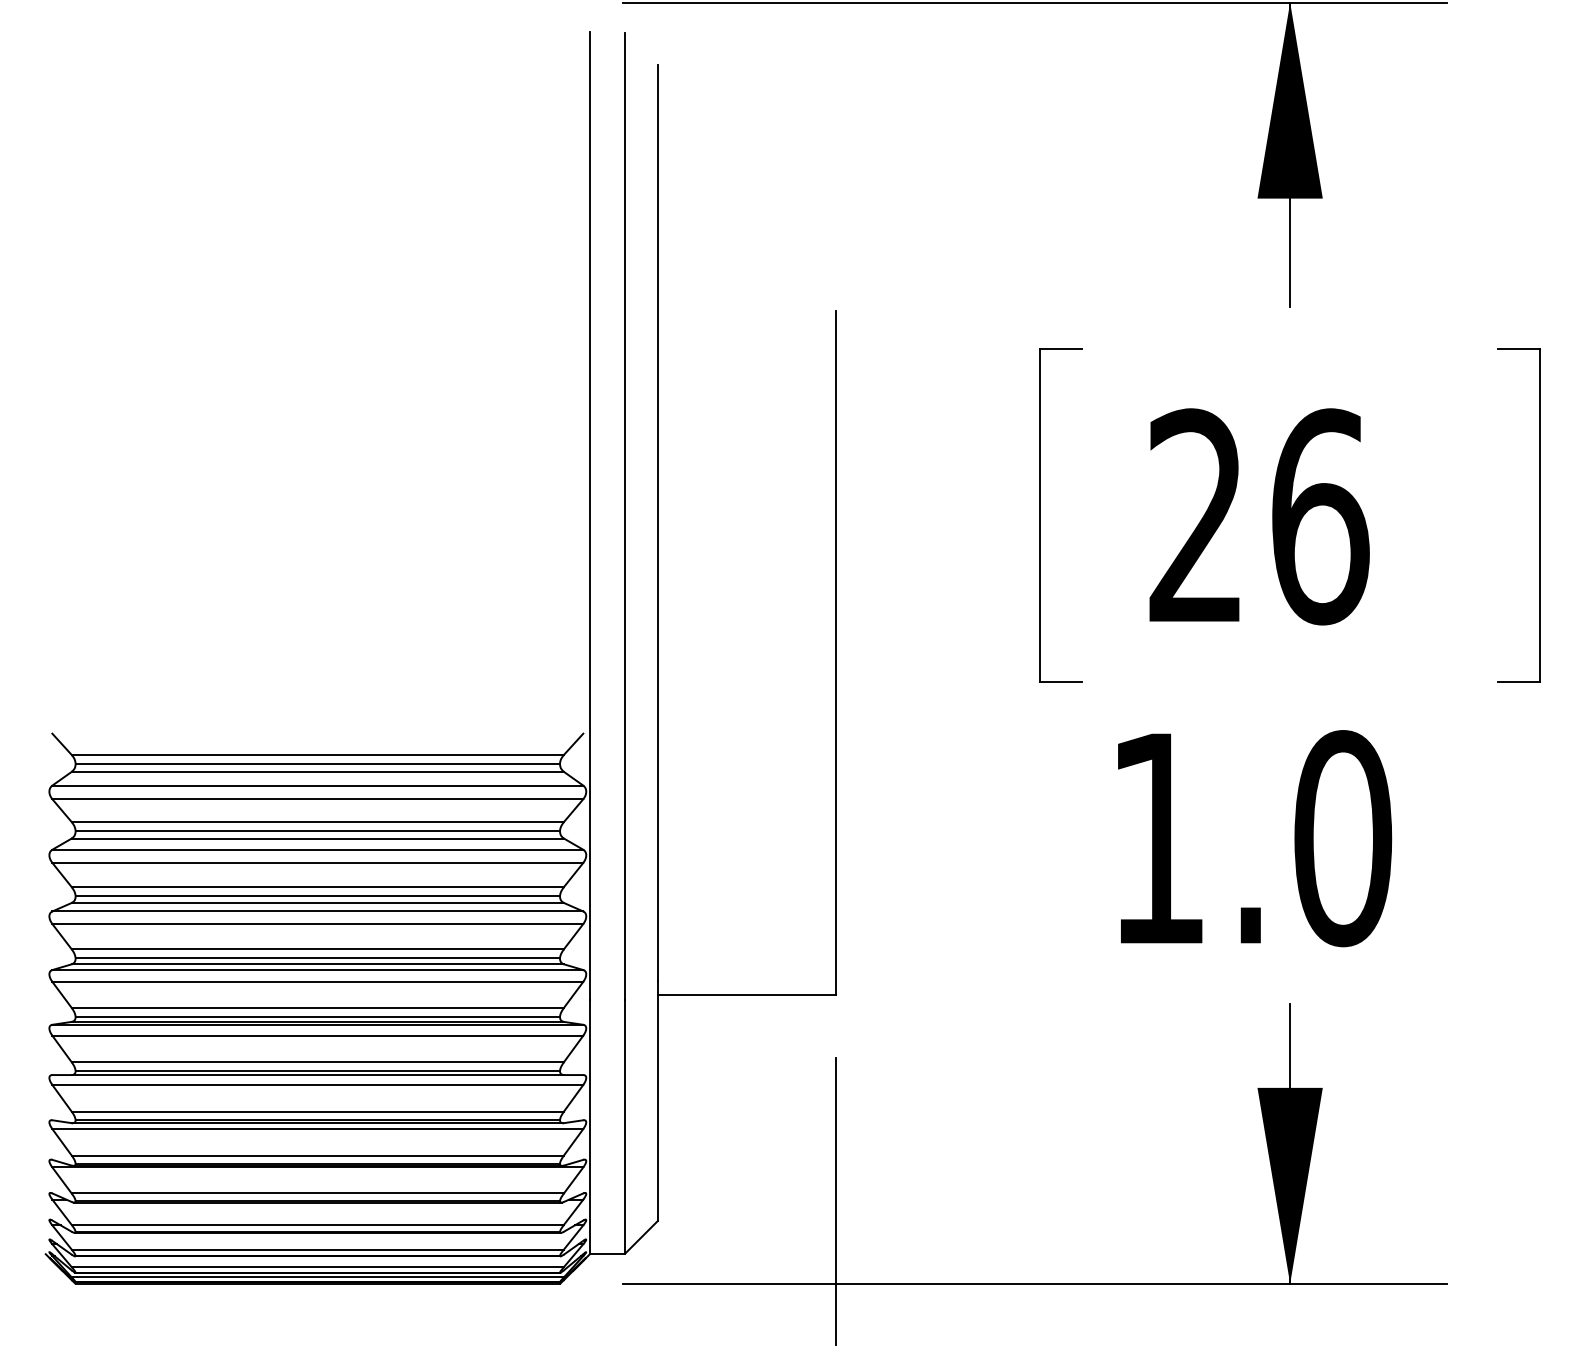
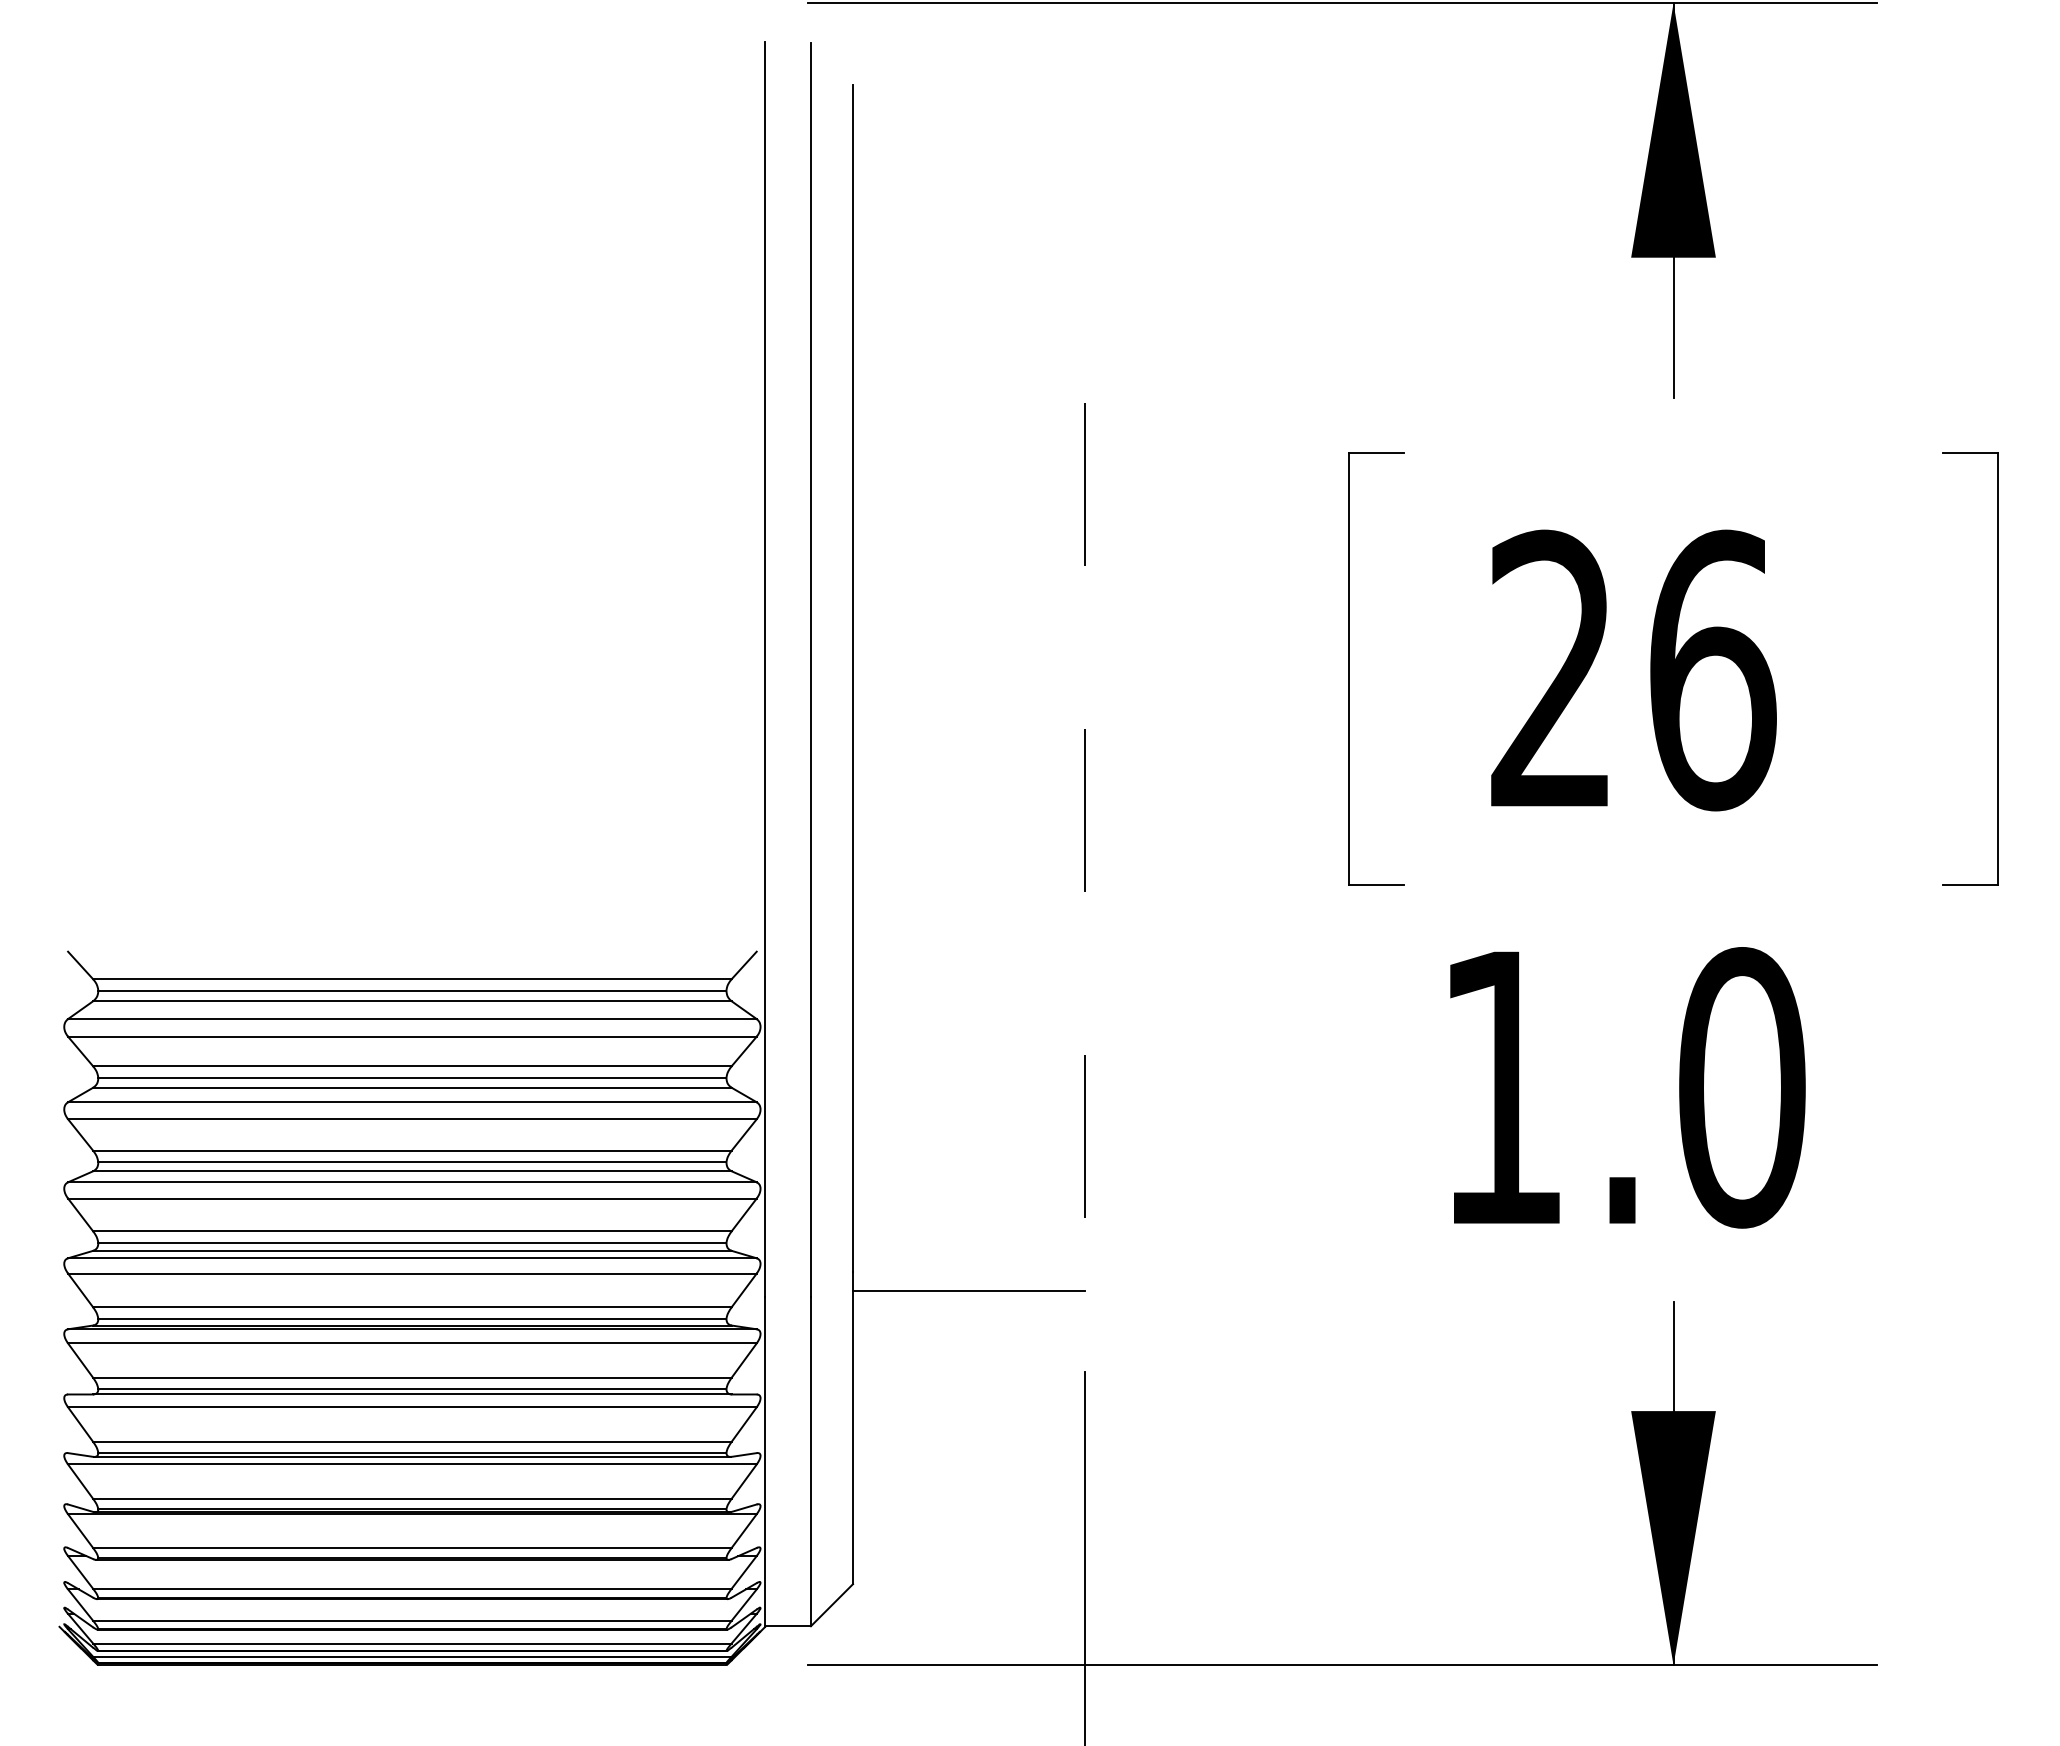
line: (836, 652) -> (1084, 846), solid -> dashed

